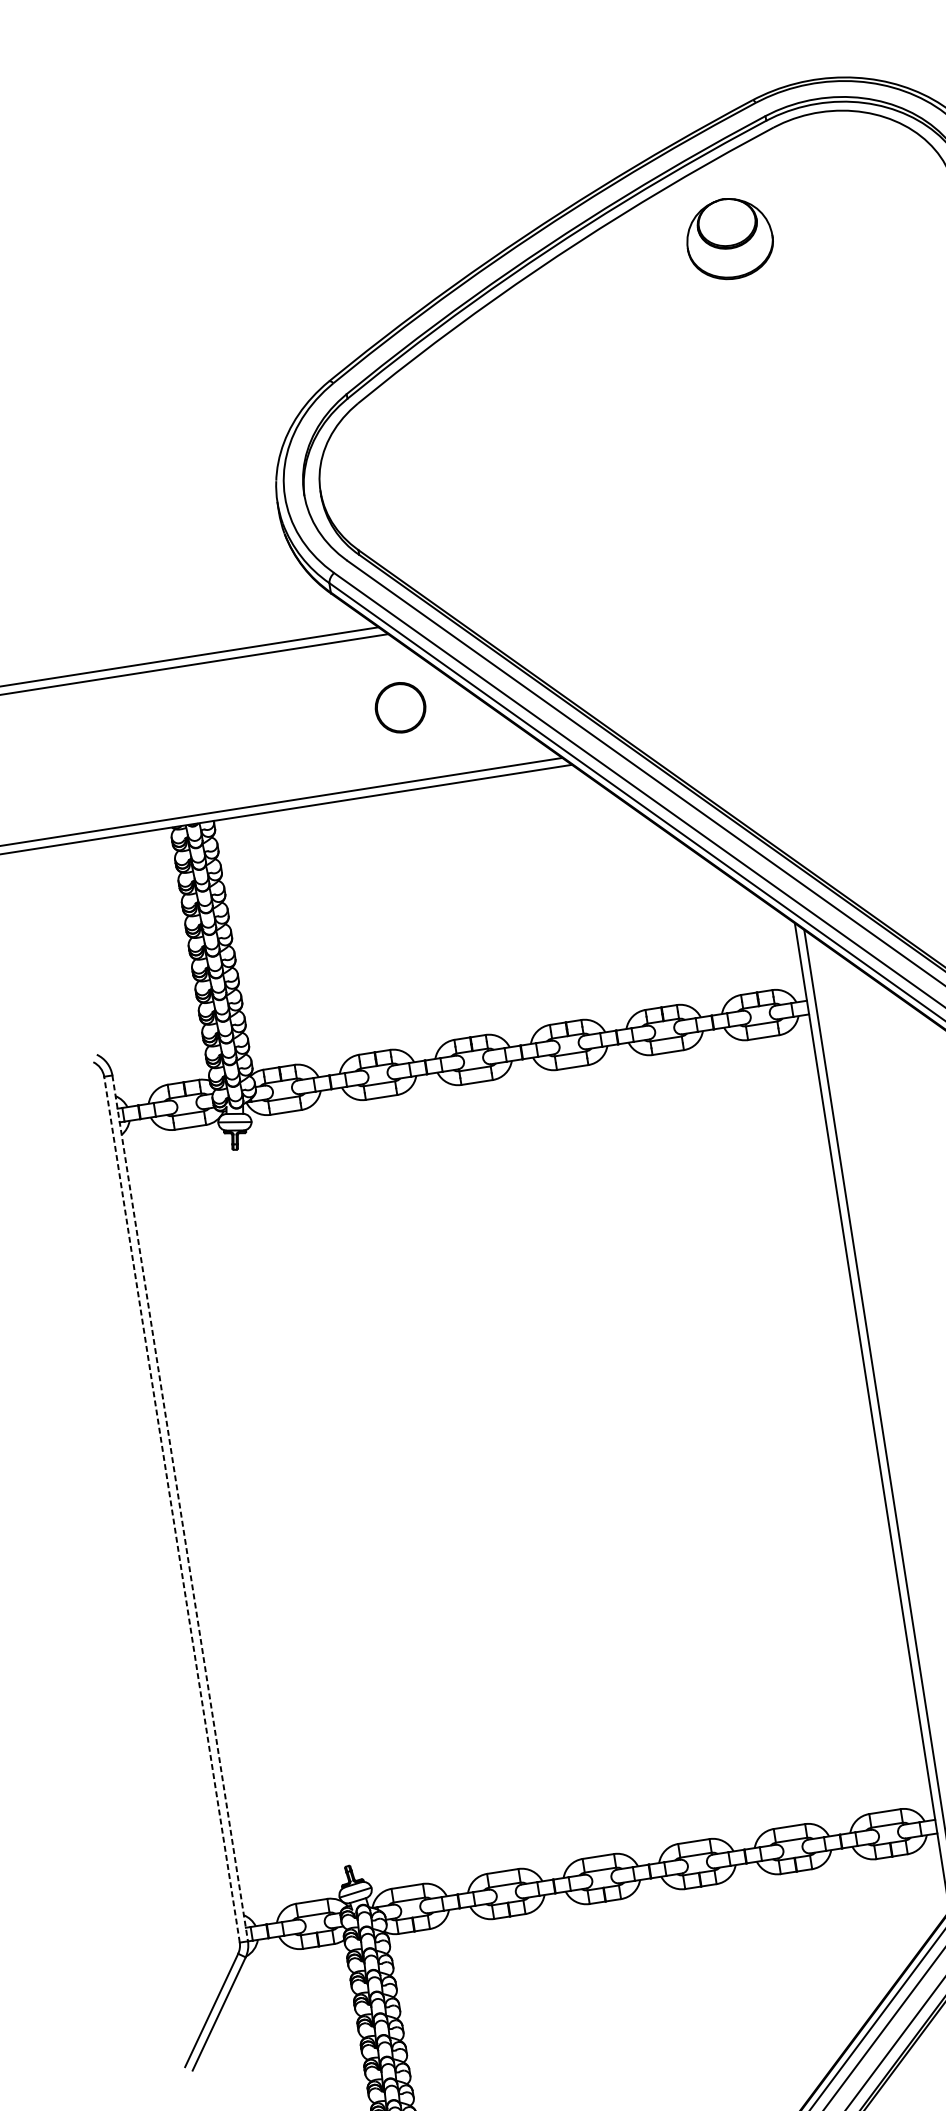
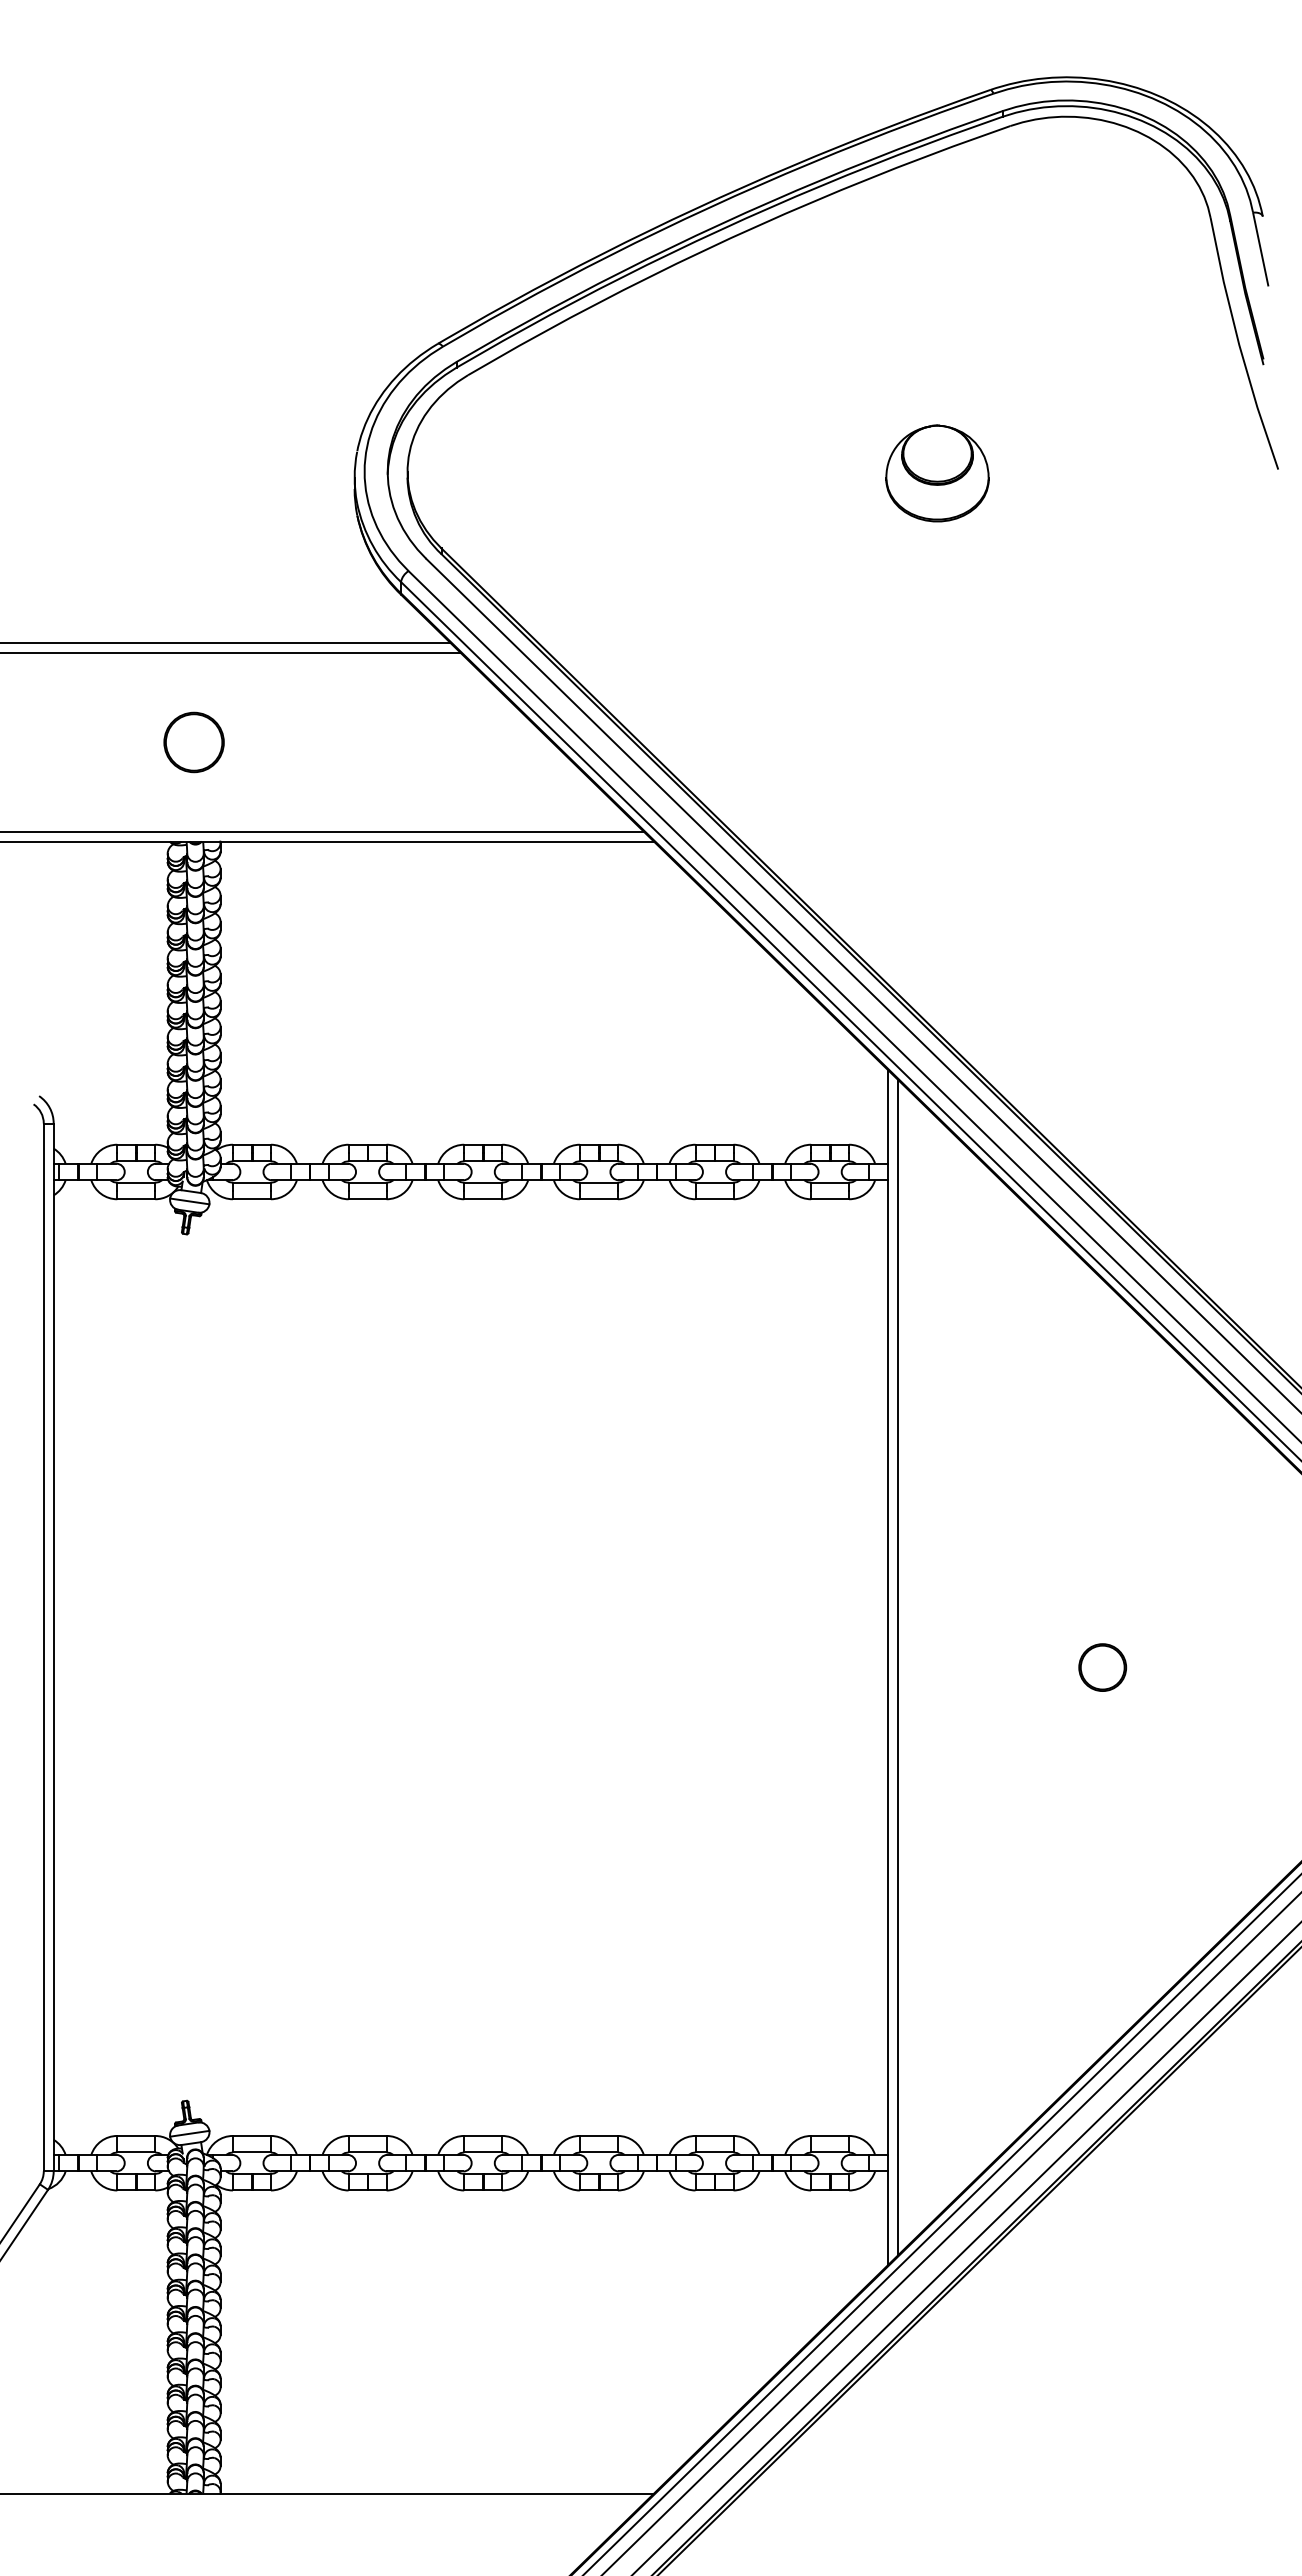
part: (729, 238) -> (937, 473), moved
part: (400, 707) -> (193, 742), moved
line: (180, 1508) -> (53, 1647), dashed -> solid
line: (171, 1509) -> (43, 1647), dashed -> solid

